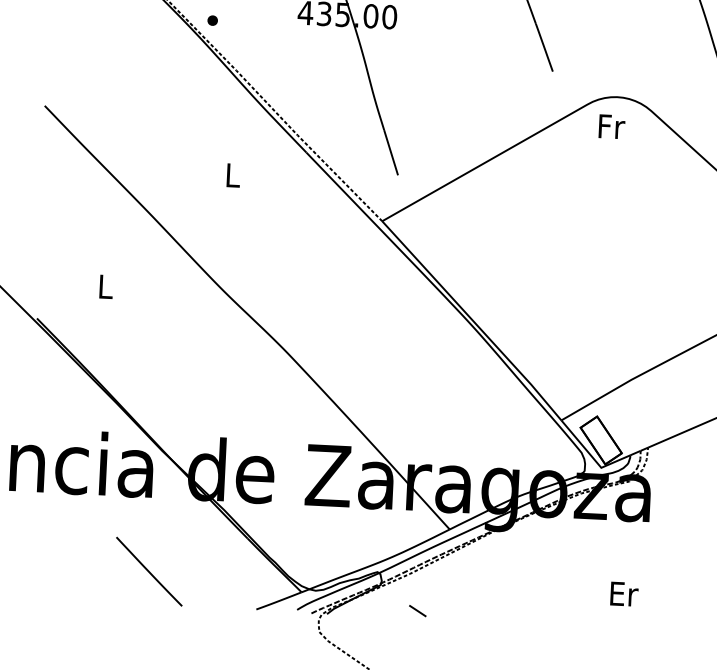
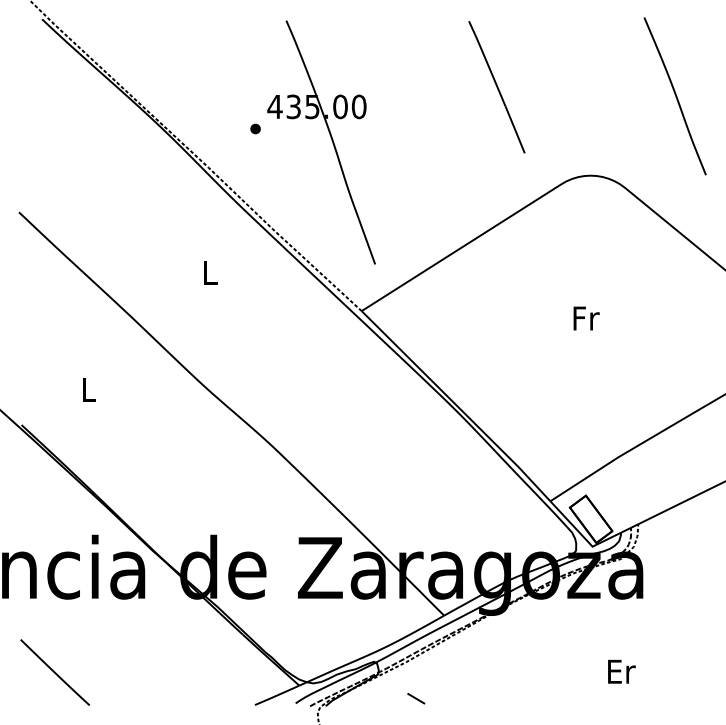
part: (212, 20) -> (255, 128), moved
text: (611, 126) -> (586, 318), moved
line: (148, 571) -> (54, 672), moved

